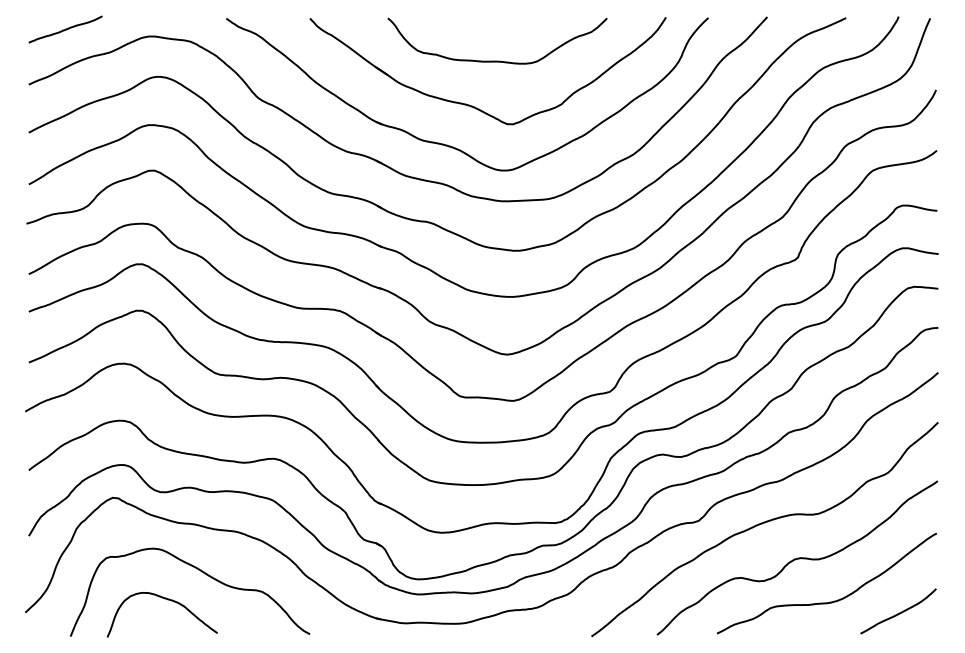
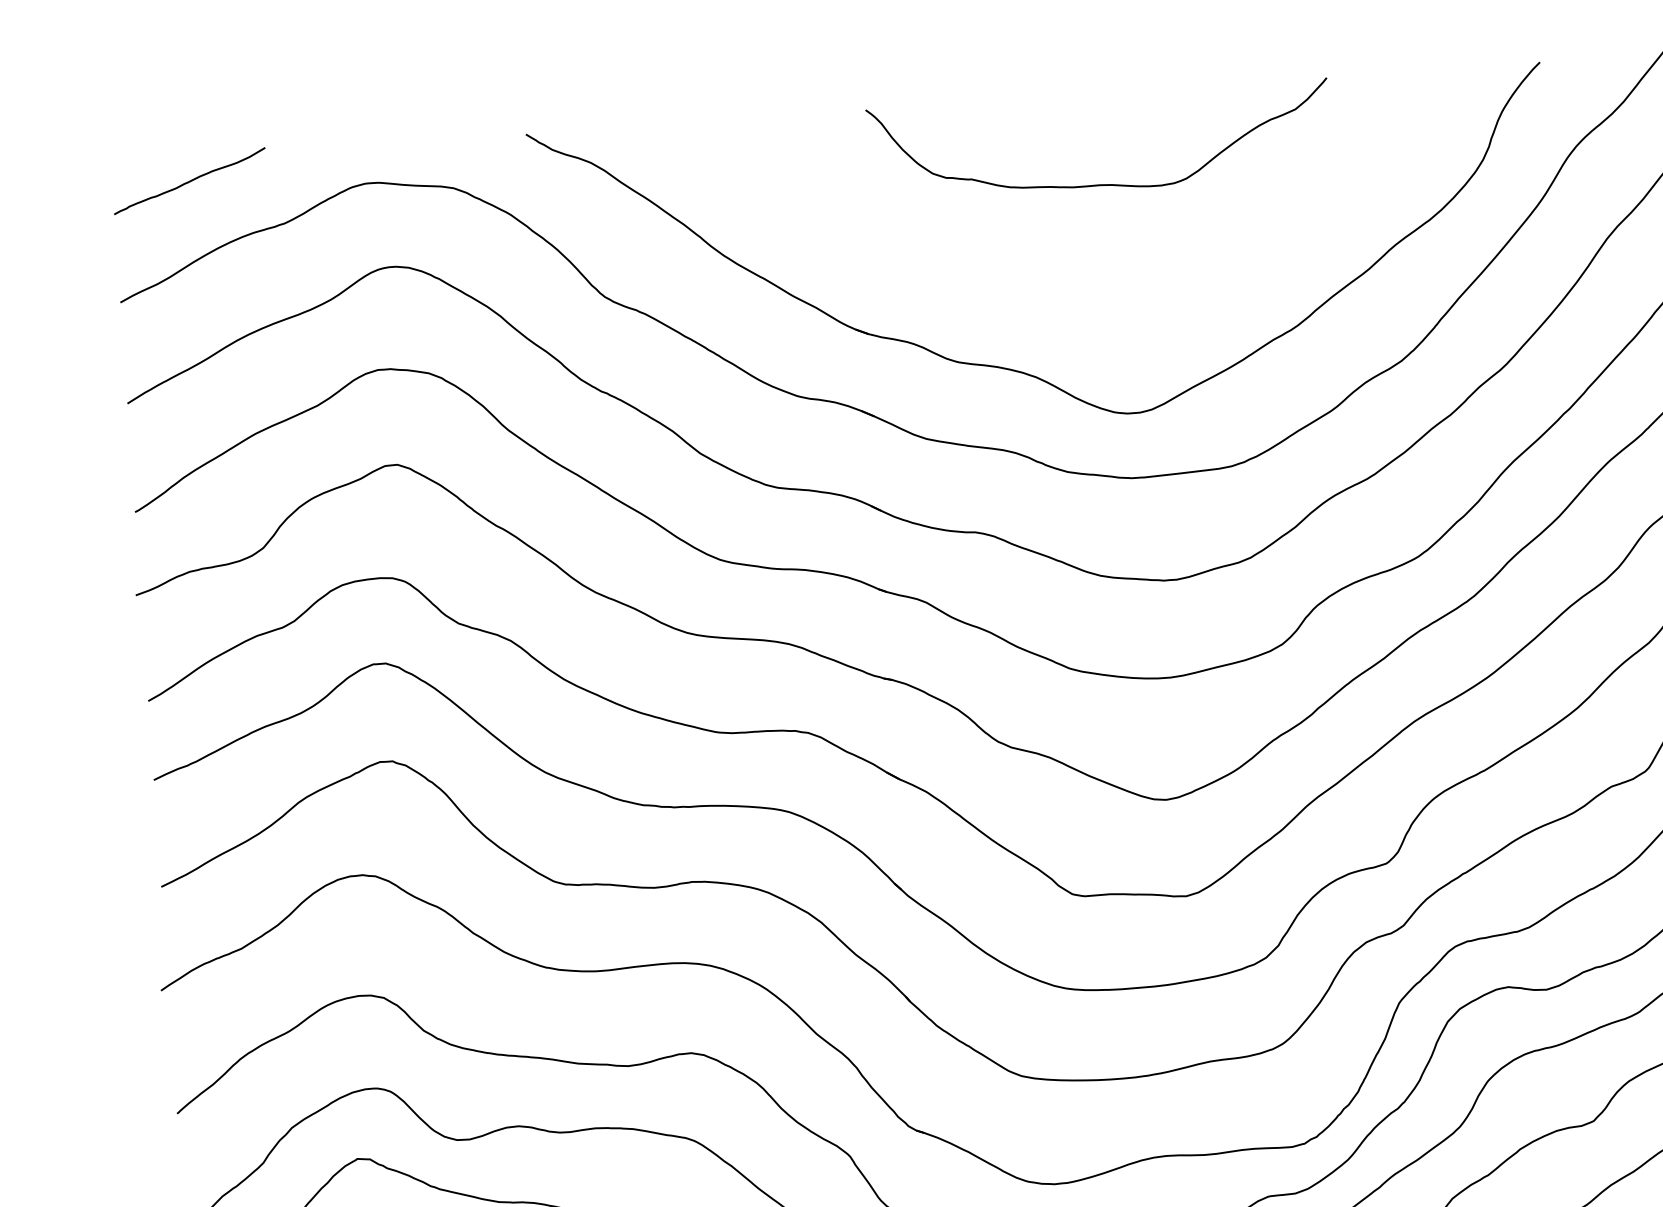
part: (472, 105) -> (1056, 281), removed

